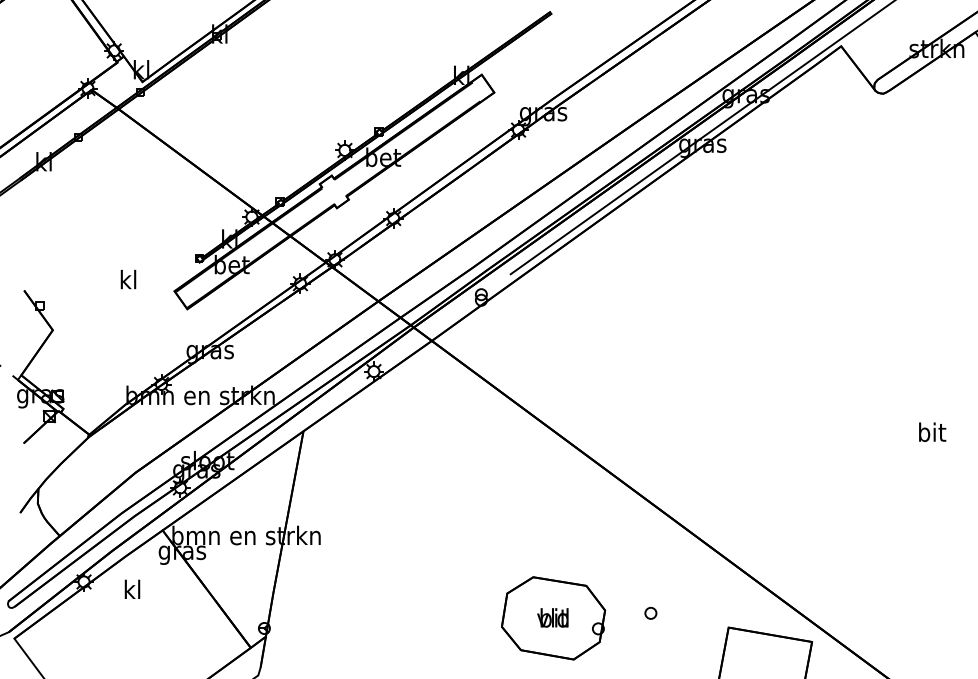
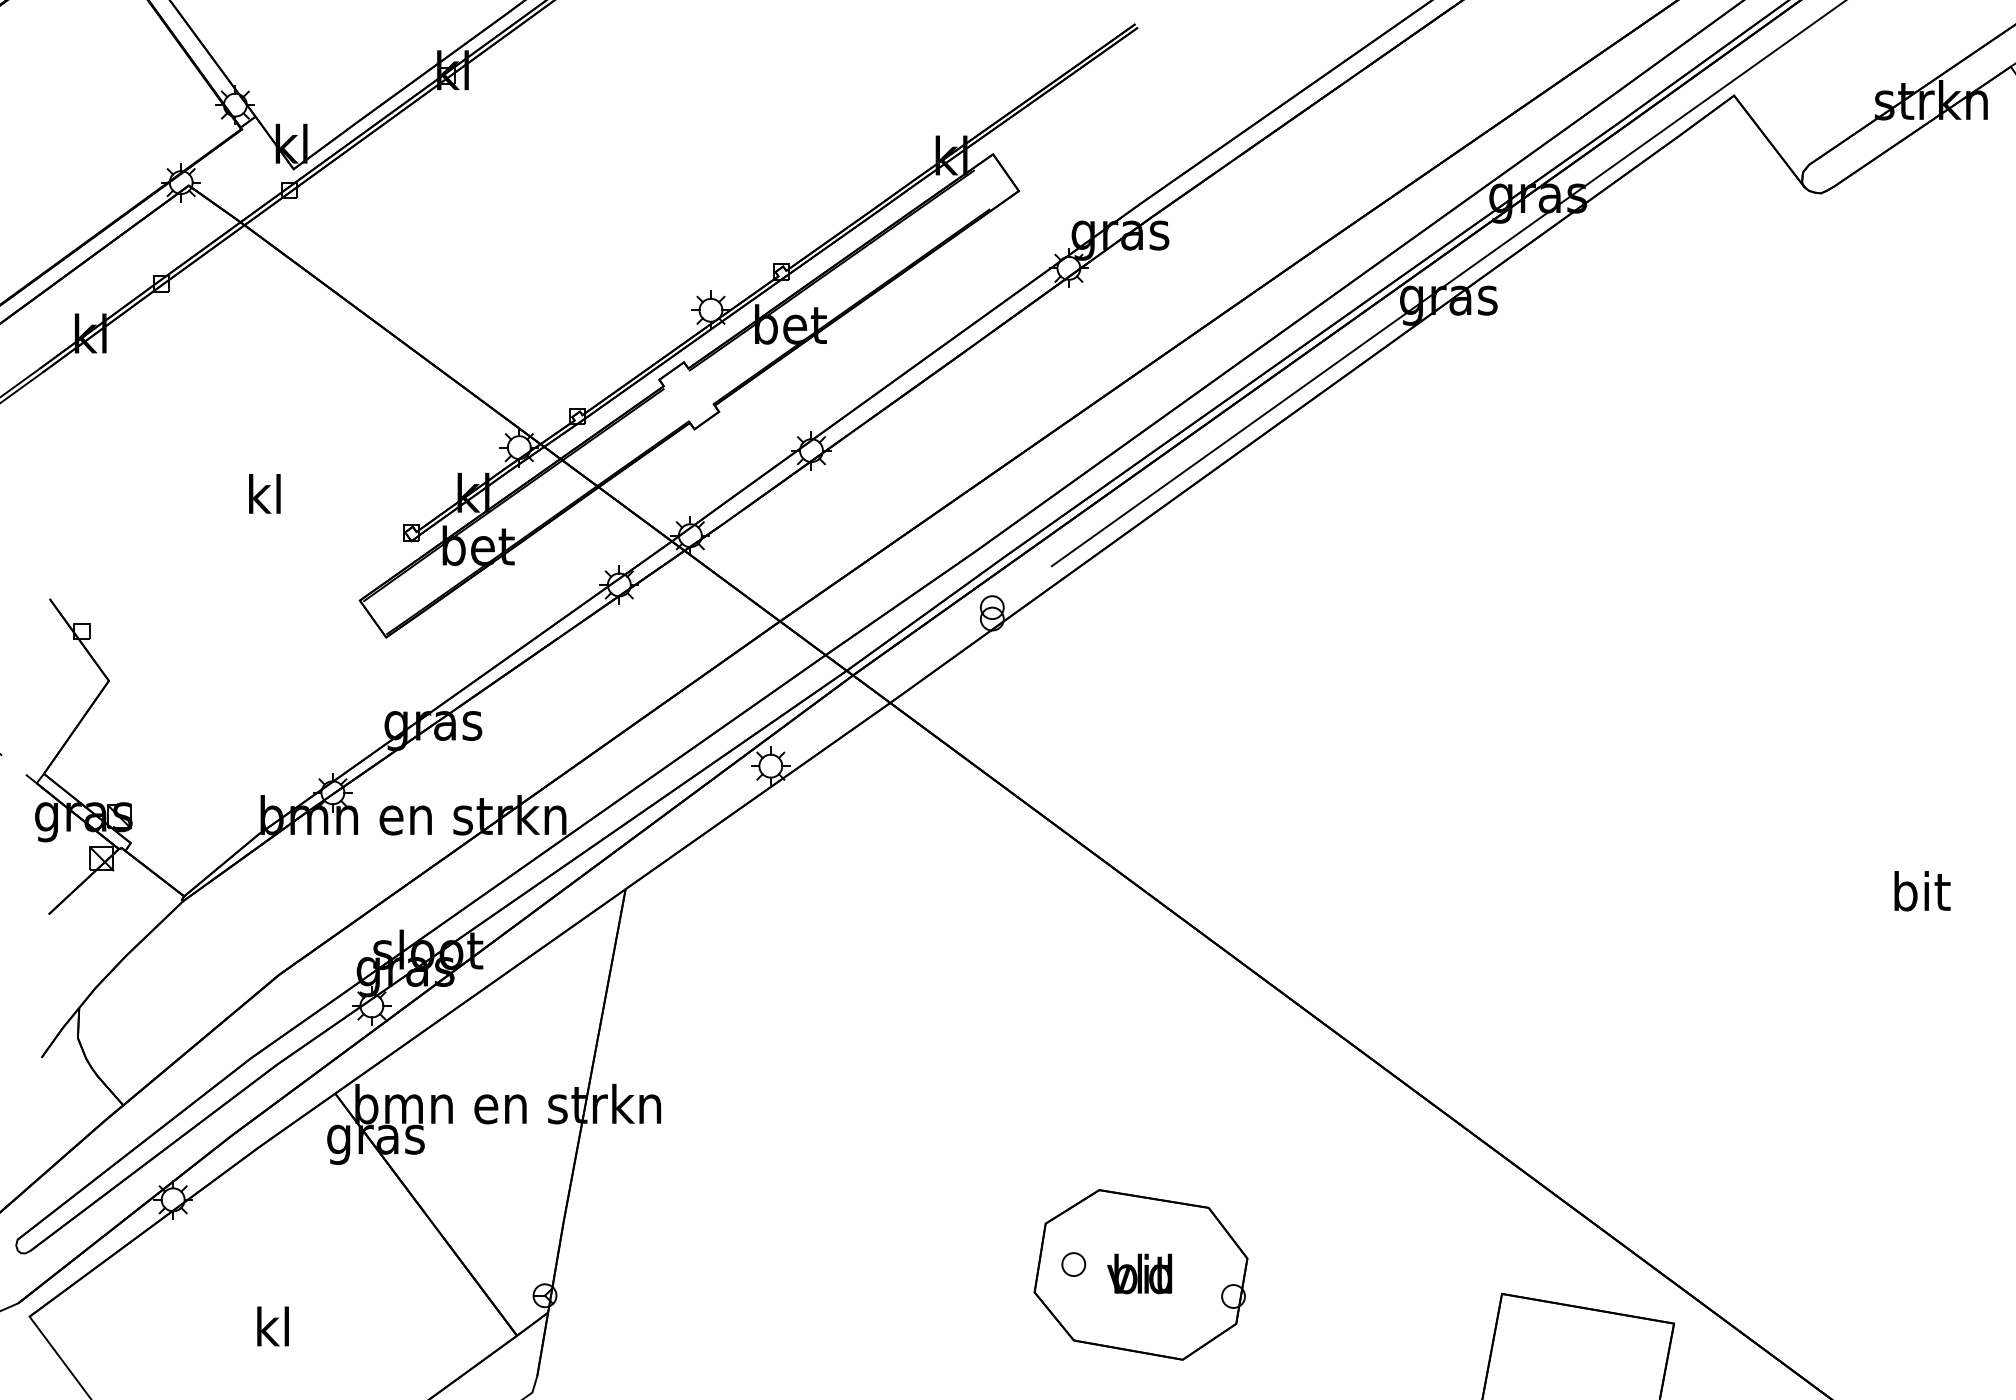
text: (128, 279) -> (264, 493), moved
text: (132, 588) -> (273, 1324), moved
part: (650, 612) -> (1072, 1262), moved

